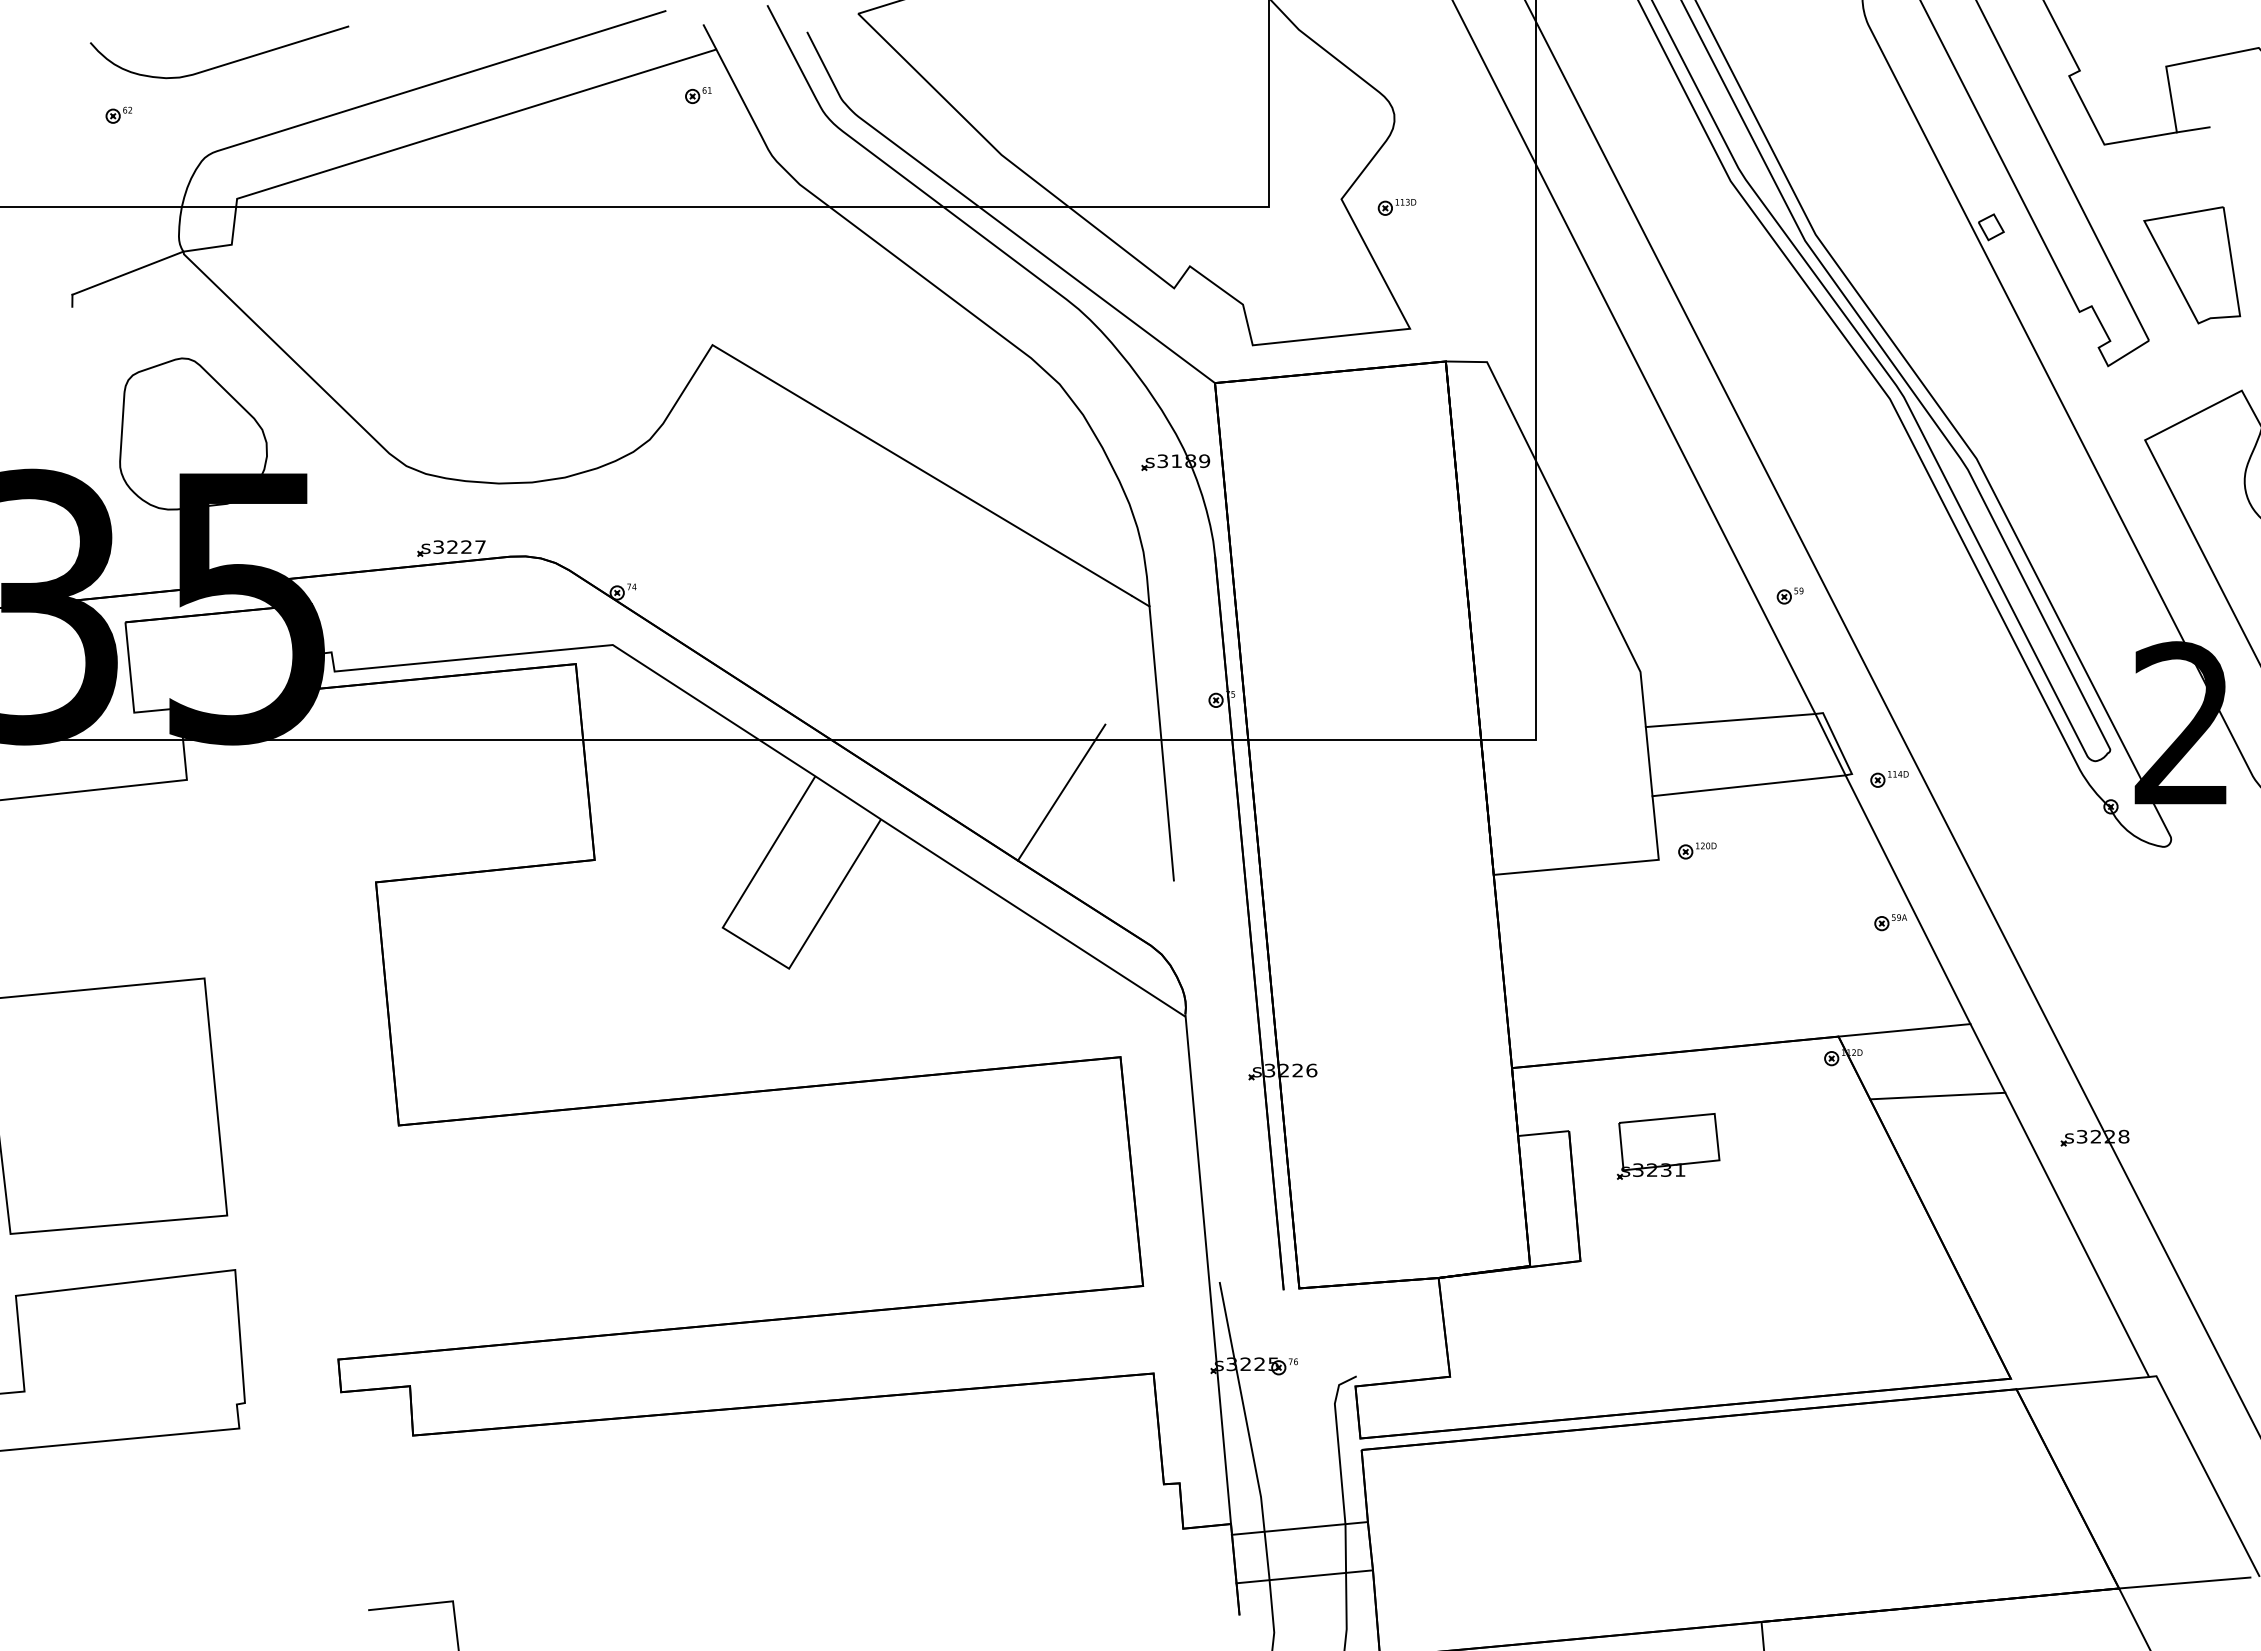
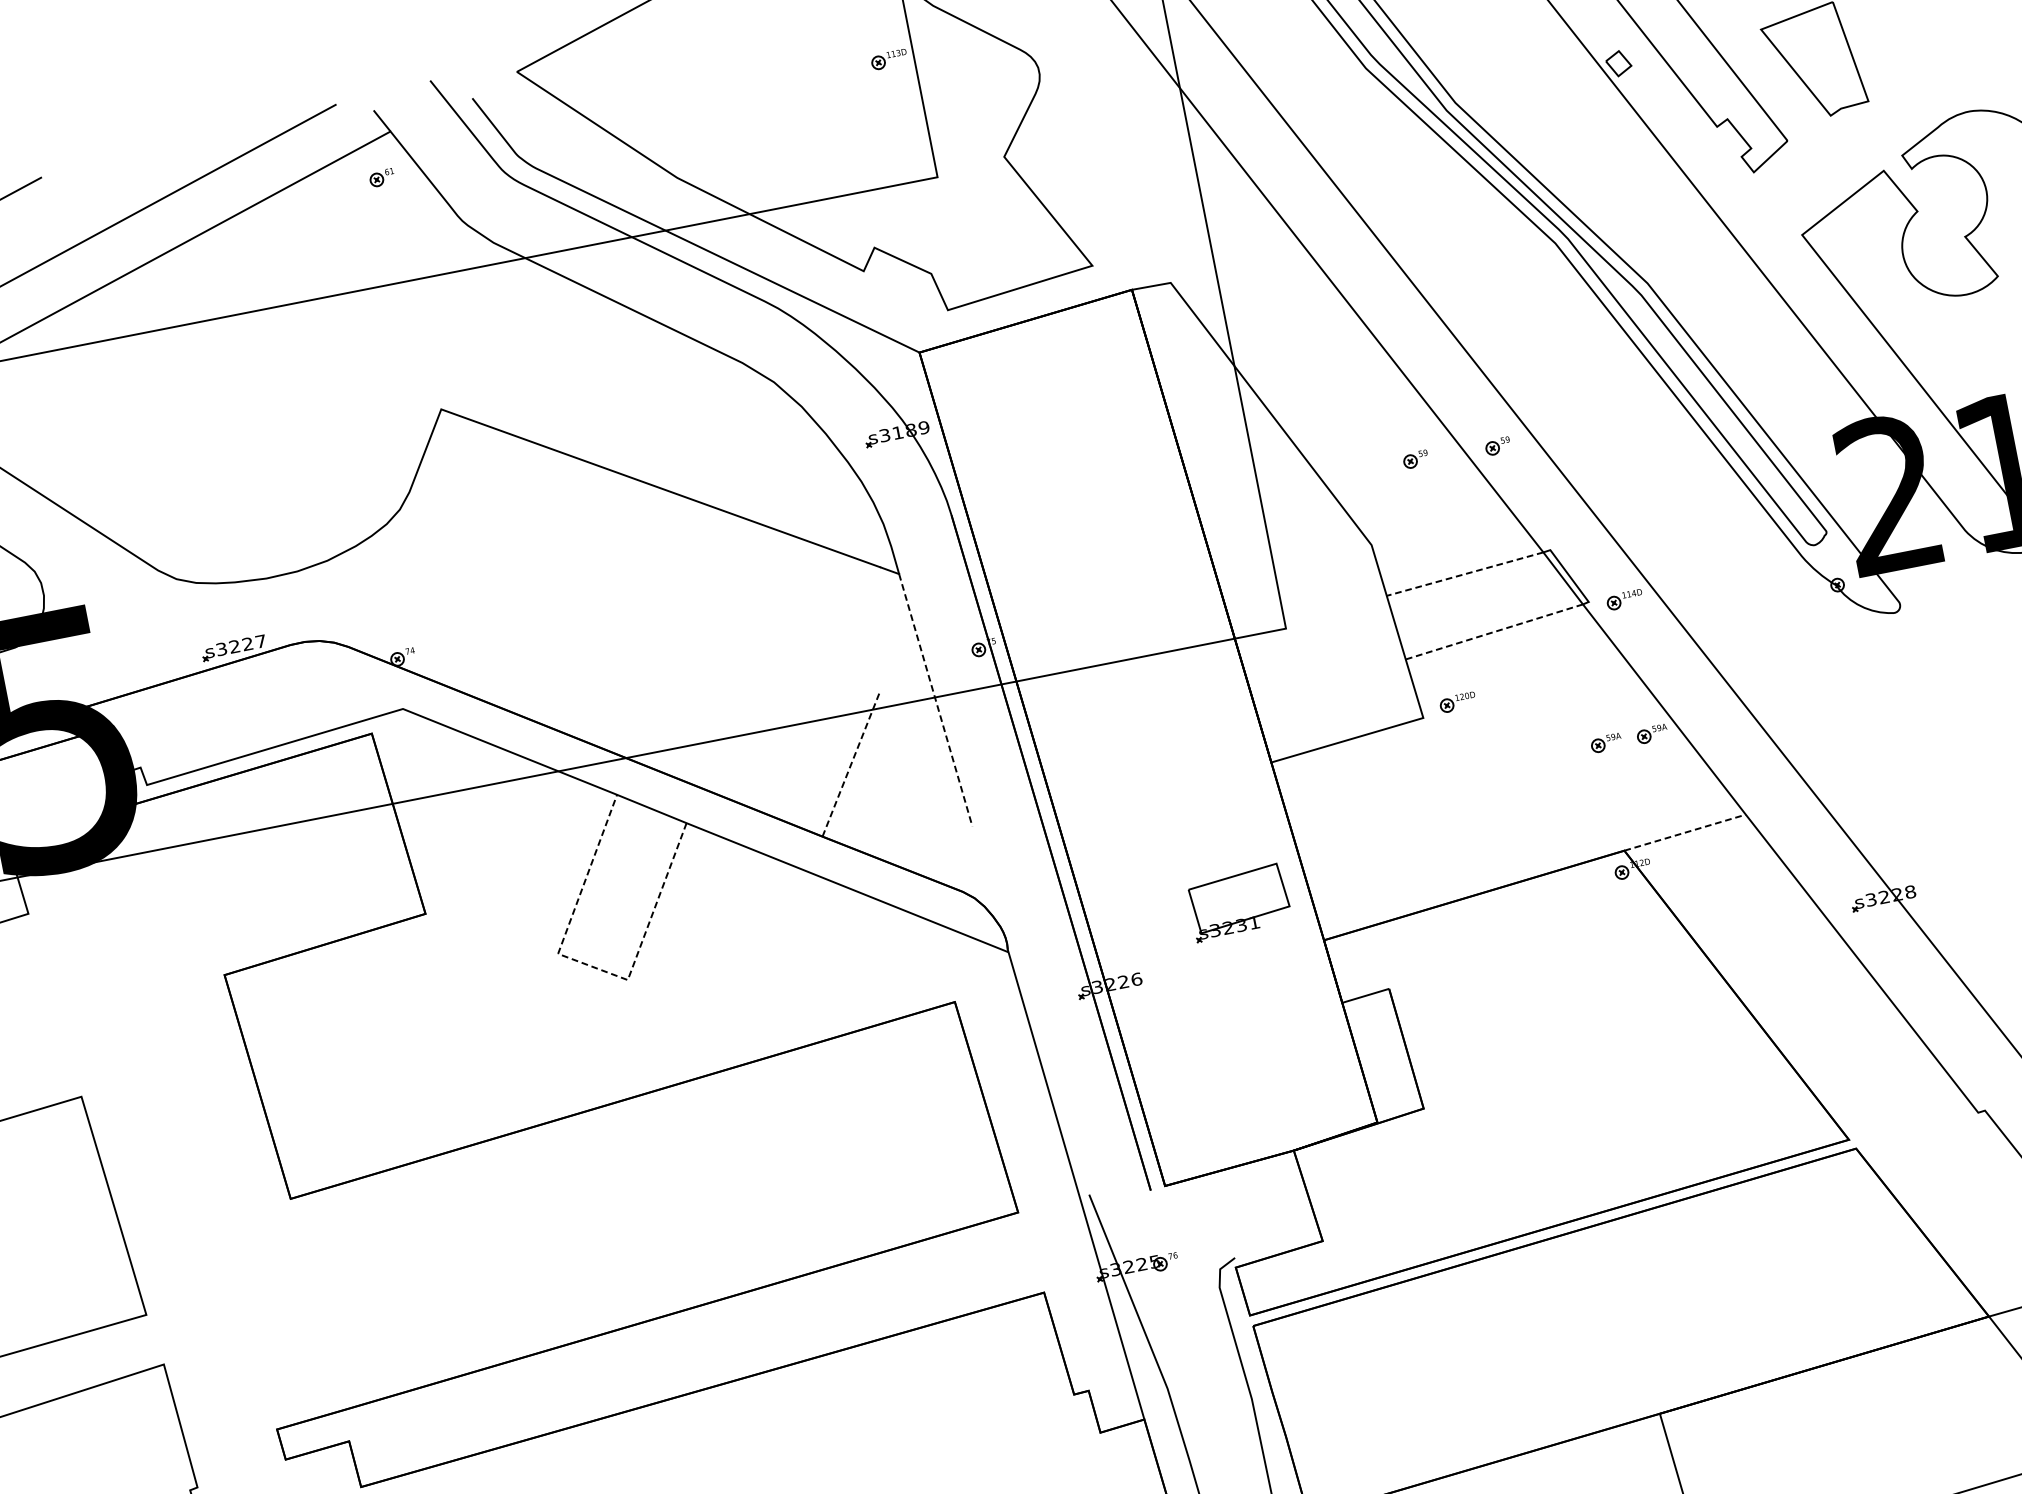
part: (1396, 206) -> (888, 59), moved
part: (1702, 592) -> (1415, 459), added
line: (1730, 720) -> (1464, 574), solid -> dashed
line: (1161, 743) -> (935, 700), solid -> dashed
line: (1748, 785) -> (1493, 631), solid -> dashed
line: (1061, 792) -> (850, 764), solid -> dashed
part: (1841, 922) -> (1606, 743), added
line: (755, 947) -> (592, 966), solid -> dashed
line: (1904, 1030) -> (1685, 832), solid -> dashed
line: (1937, 1095) -> (1728, 887), removed
part: (1668, 1146) -> (1239, 902), moved
line: (2082, 1383) -> (1917, 1131), removed
line: (1299, 1528) -> (1209, 1411), removed
line: (1304, 1576) -> (1222, 1455), removed

